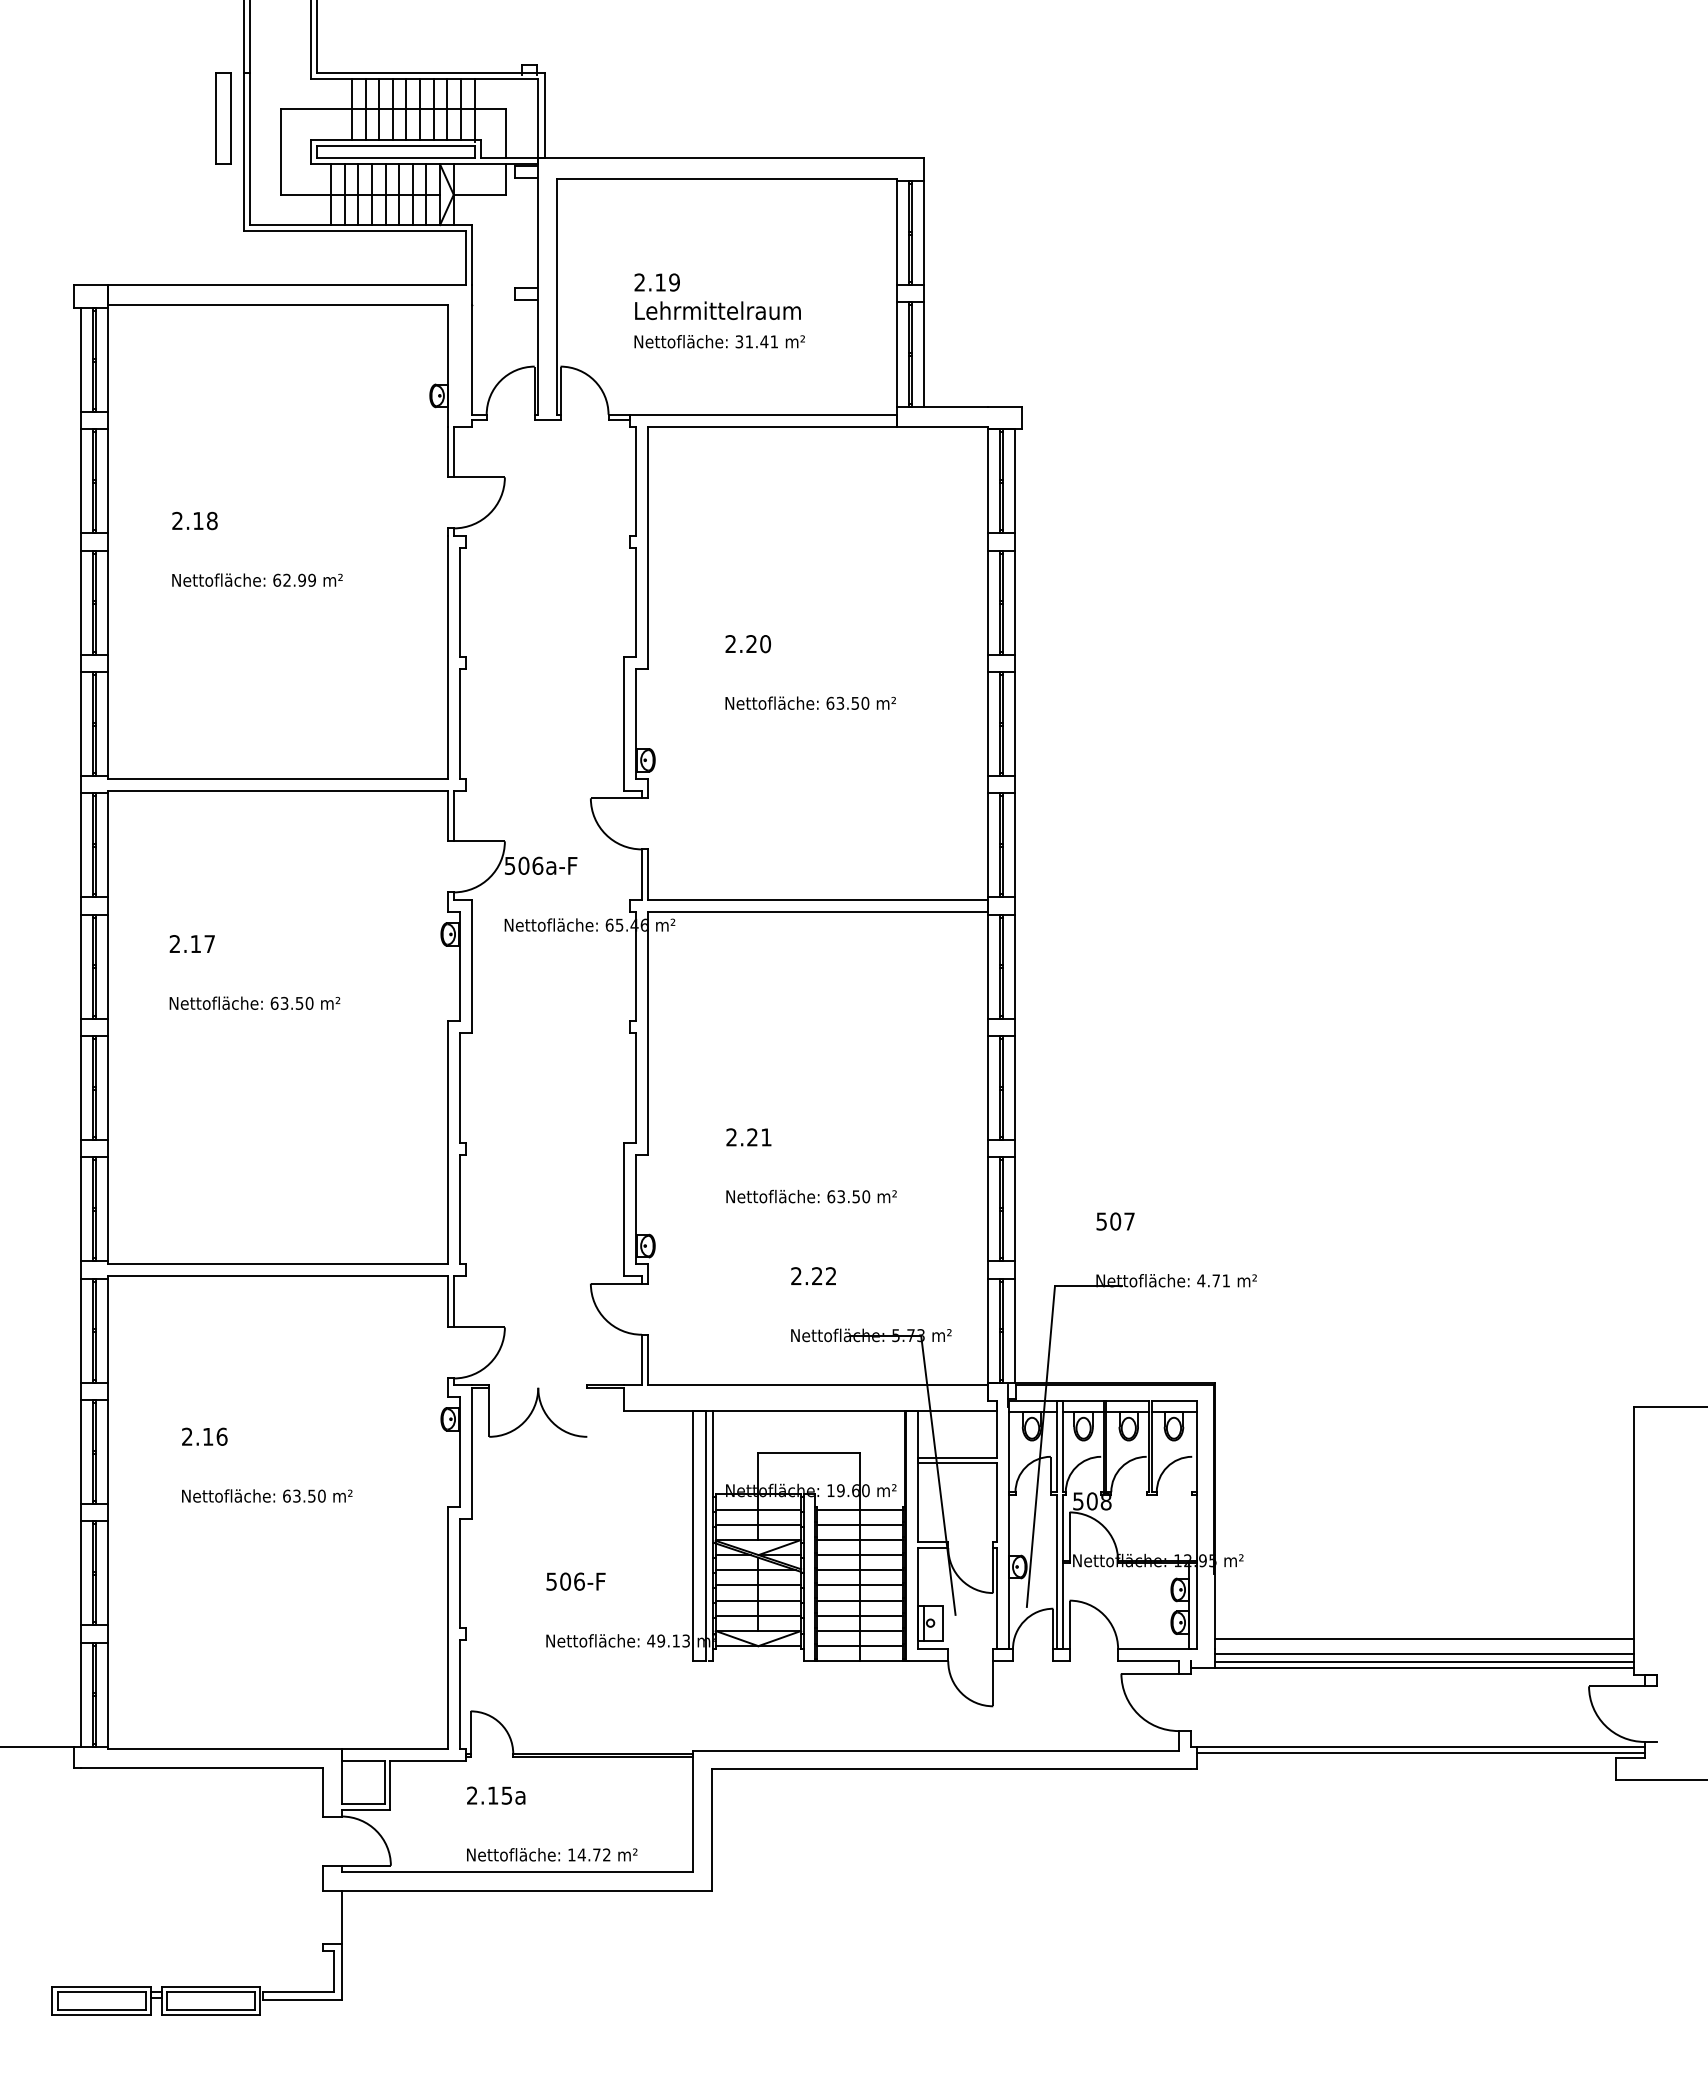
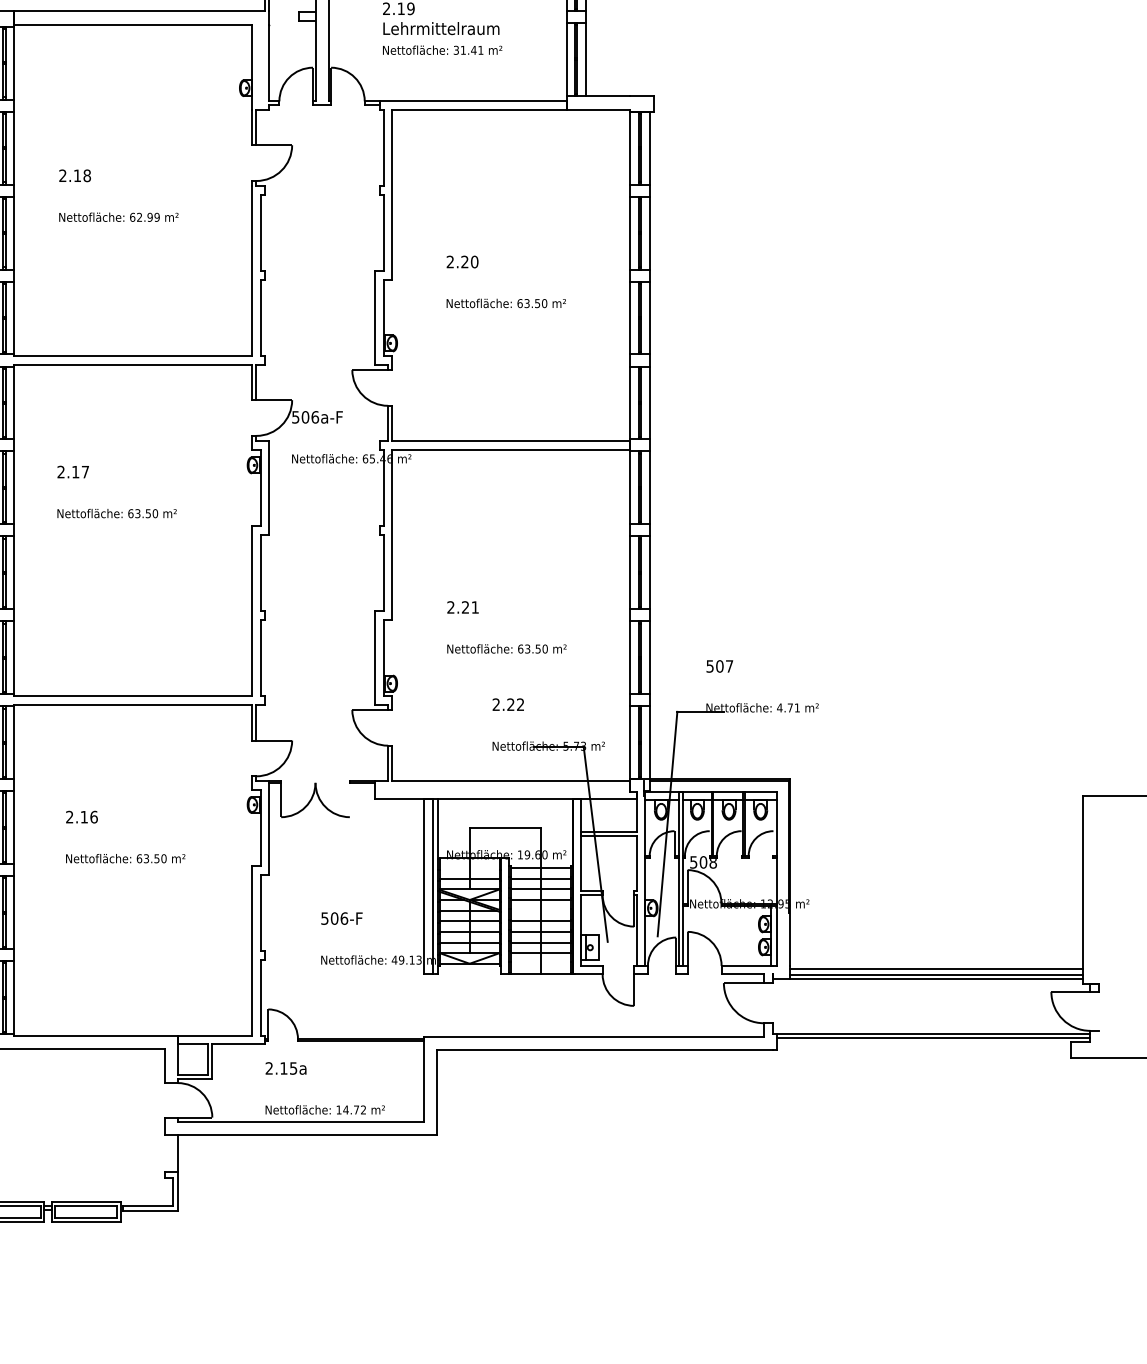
line: (758, 1509) -> (469, 868), removed
line: (859, 1570) -> (540, 910), removed
line: (1424, 1638) -> (936, 958), removed
line: (859, 1646) -> (540, 964), removed

